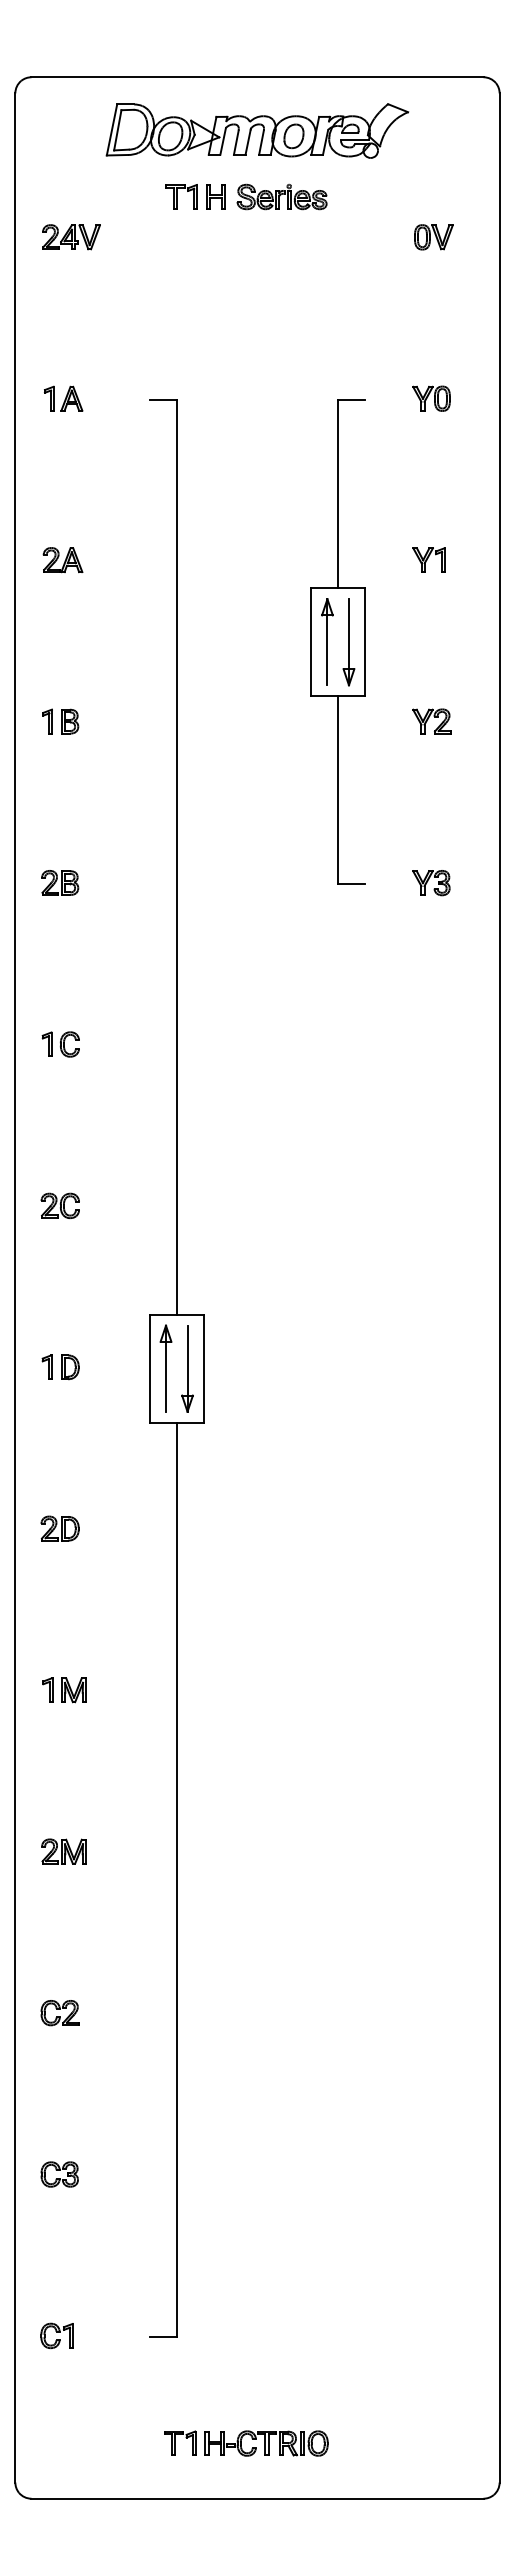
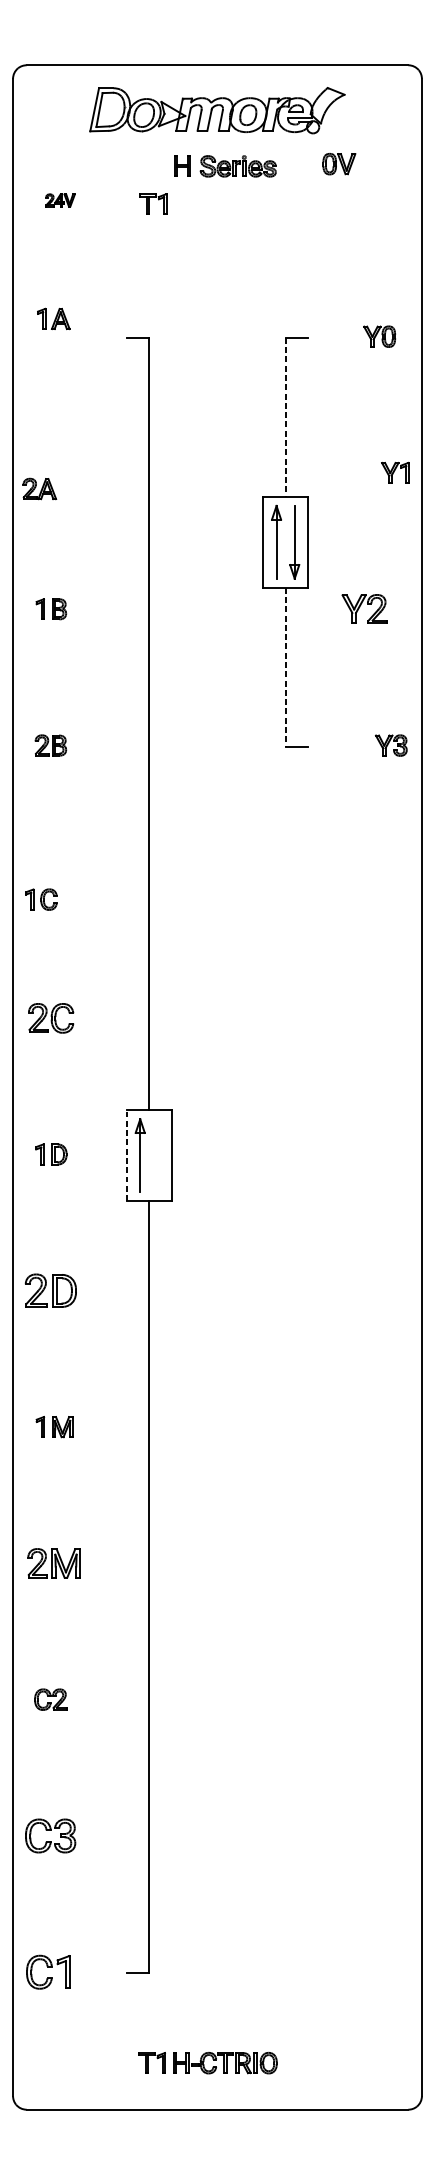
part: (181, 196) -> (153, 203), moved
part: (71, 237) -> (60, 200), size x0.6
part: (433, 237) -> (339, 164), moved
part: (63, 398) -> (53, 318), moved
part: (431, 398) -> (379, 336), moved
line: (338, 494) -> (285, 417), solid -> dashed
part: (428, 559) -> (394, 472), moved
part: (62, 560) -> (39, 489), moved
part: (431, 721) -> (364, 609), size x1.4
line: (338, 790) -> (285, 667), solid -> dashed
part: (431, 883) -> (391, 745), moved
part: (60, 1044) -> (41, 899), moved
part: (59, 1205) -> (50, 1017), size x1.4
line: (149, 1368) -> (126, 1155), solid -> dashed
part: (187, 1368) -> (158, 1155), removed
part: (59, 1528) -> (50, 1290), size x1.6
part: (63, 1851) -> (53, 1563), size x1.4
part: (59, 2174) -> (50, 1835), size x1.6
part: (56, 2335) -> (47, 1971), size x1.6

